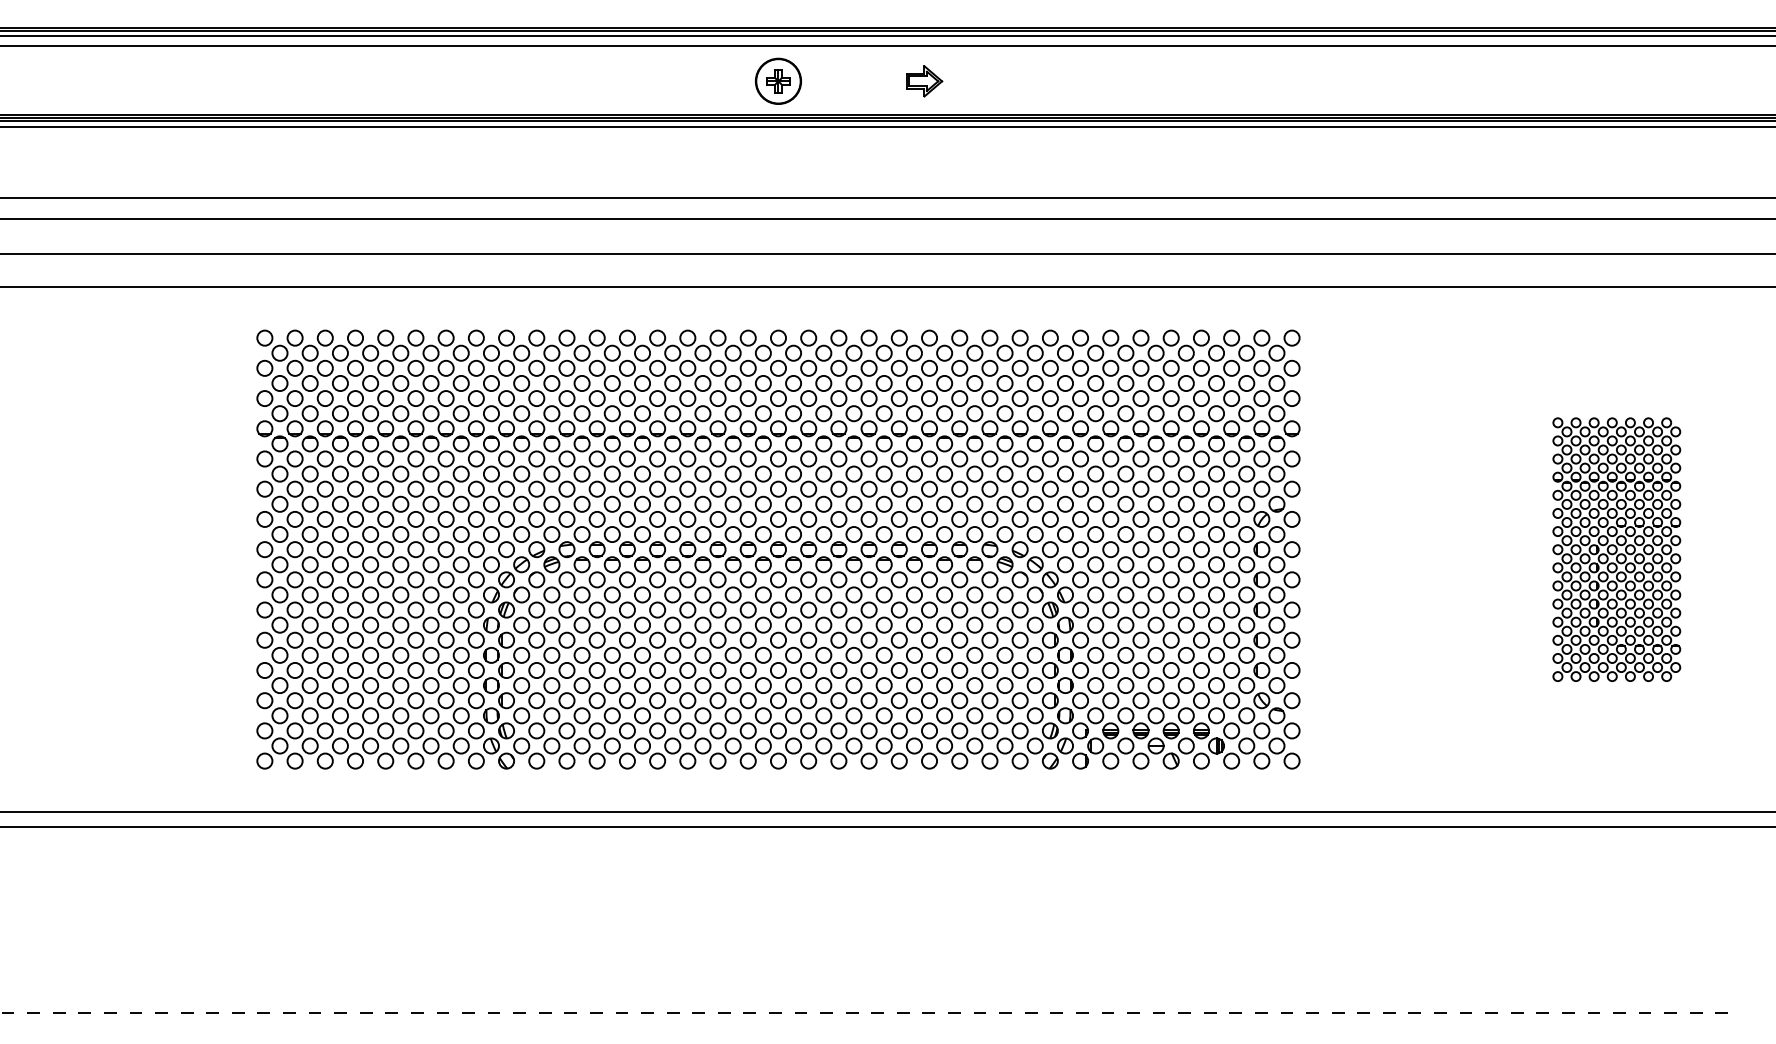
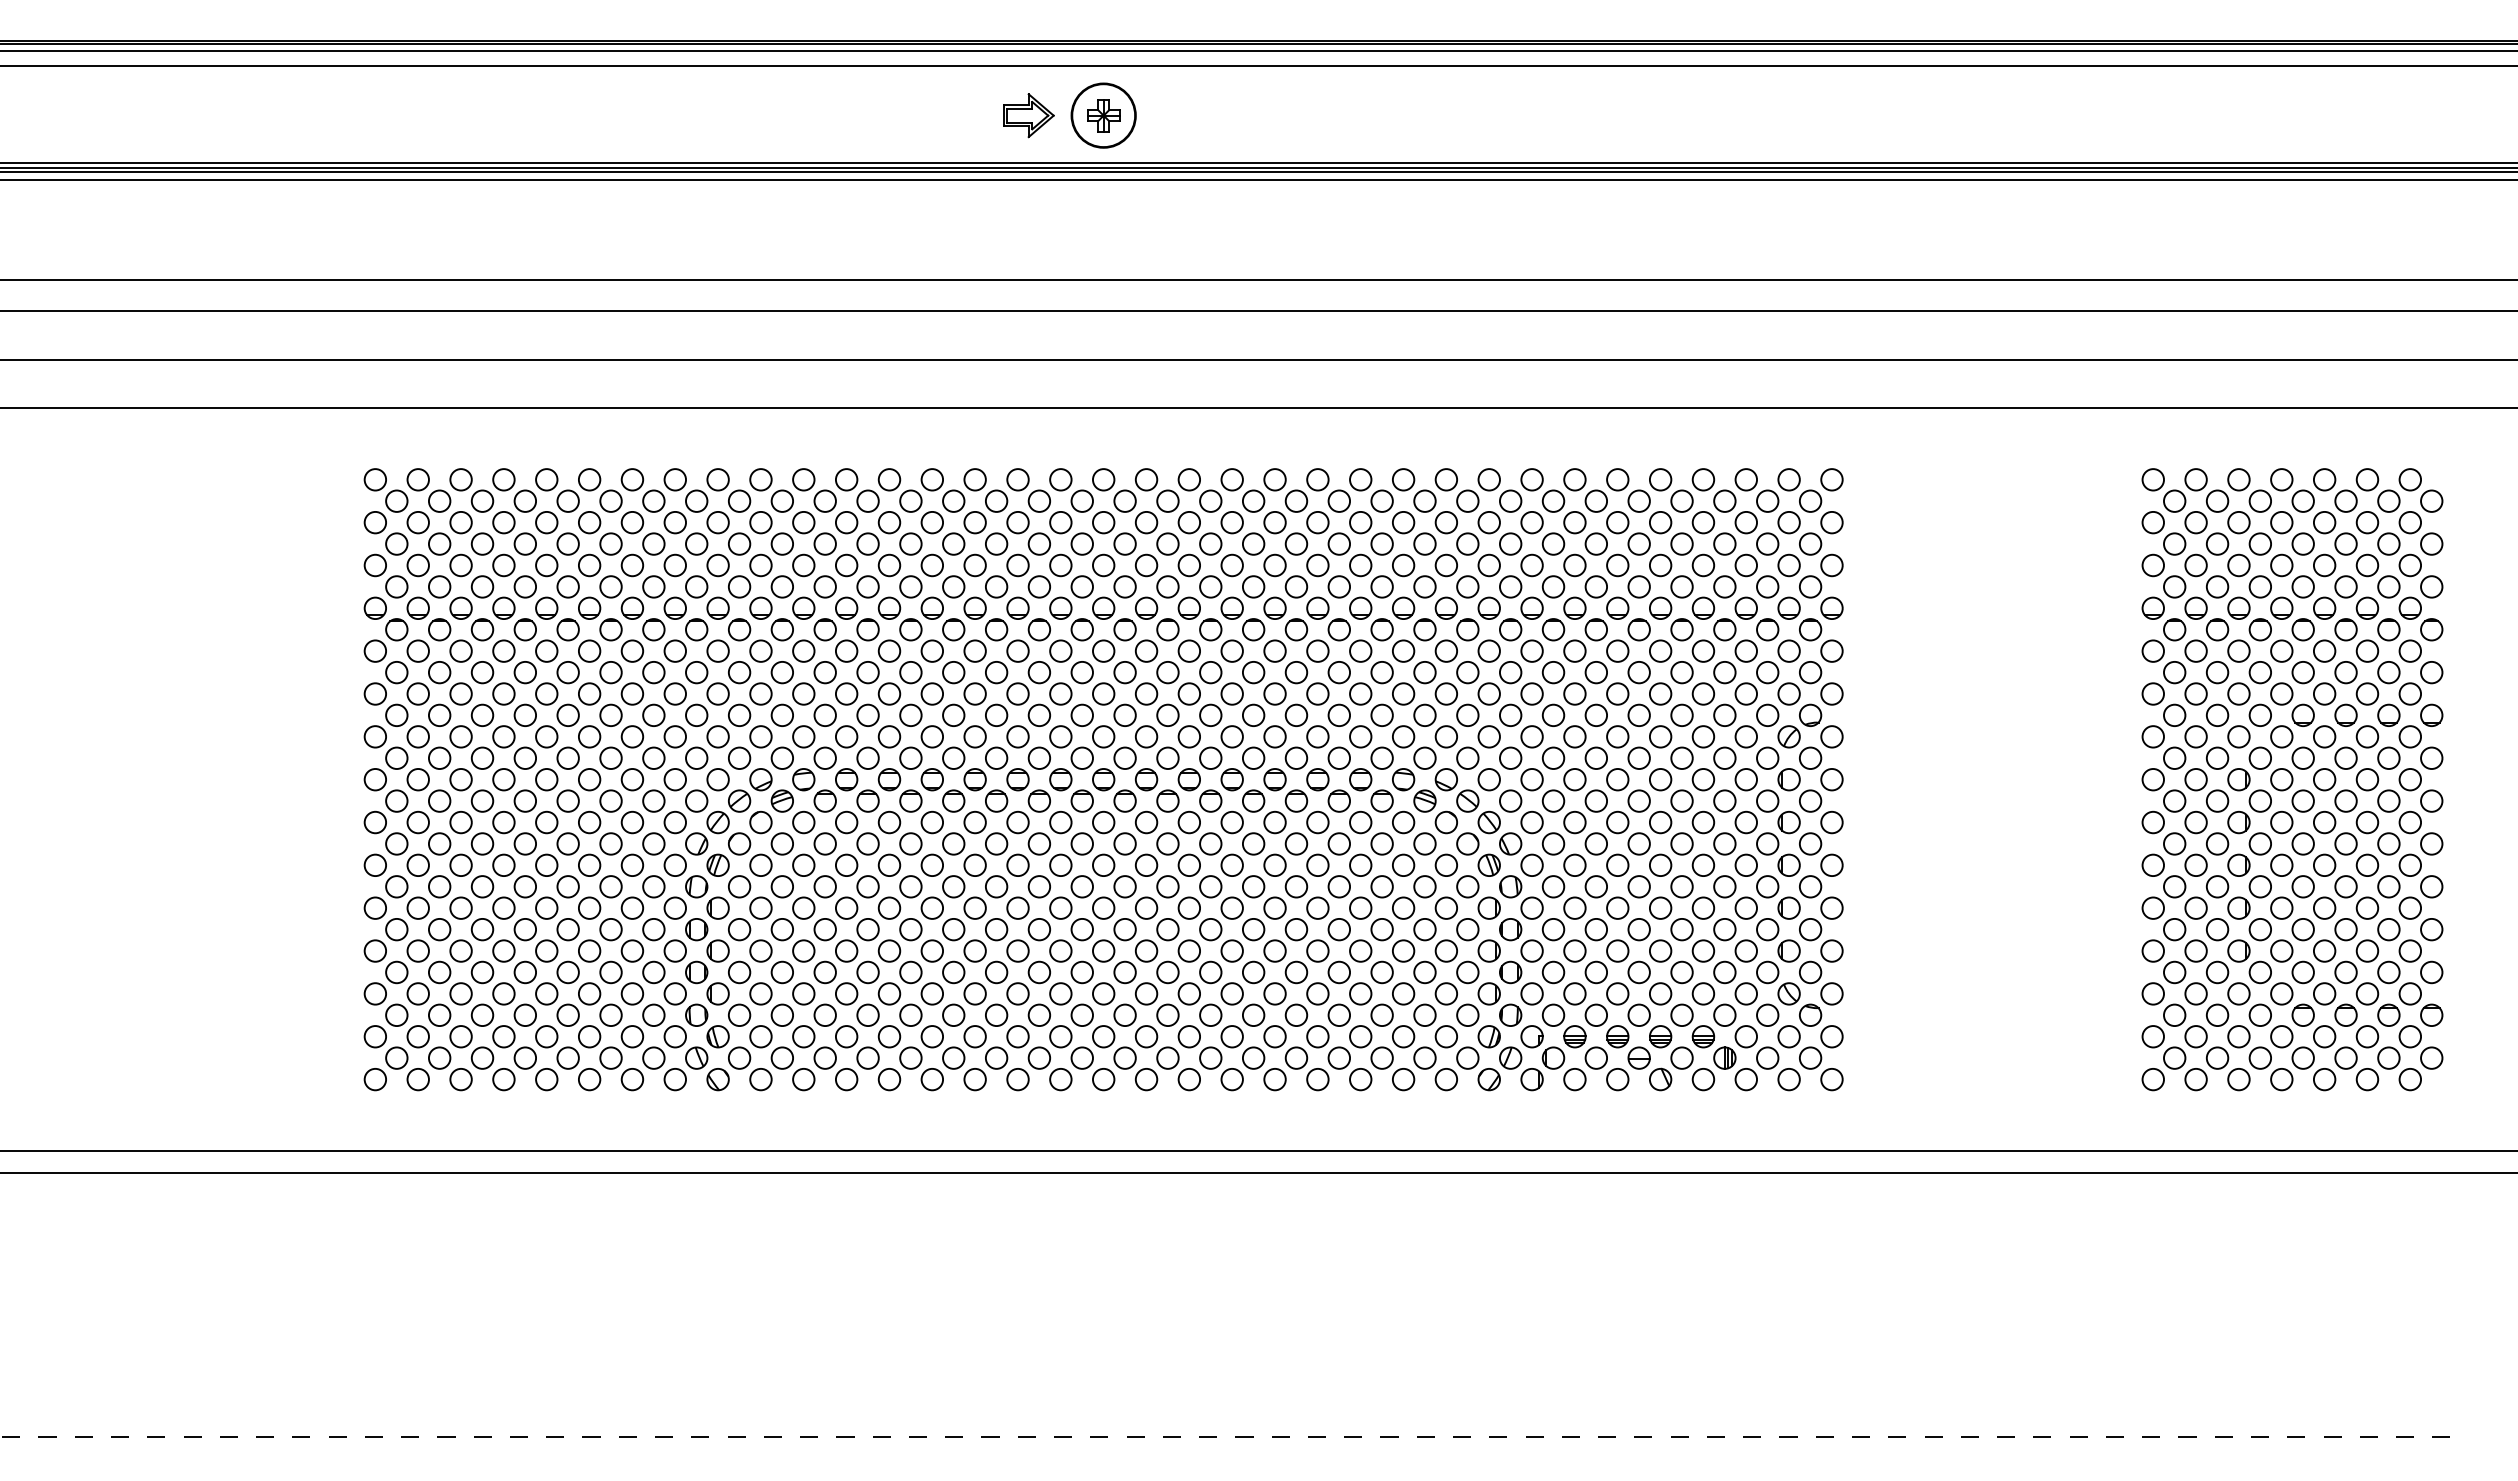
part: (924, 81) -> (1028, 115), moved
part: (1616, 549) -> (2292, 779), size x1.67

